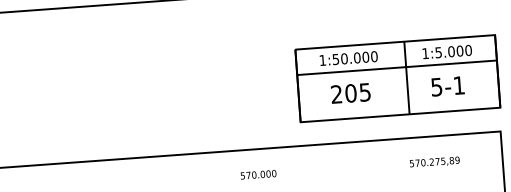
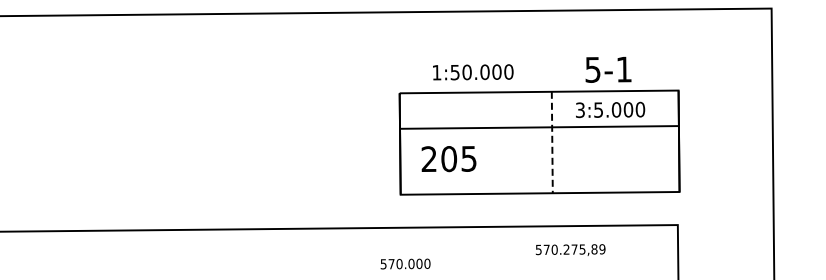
text: (425, 53) -> (580, 110), 1:5.000 -> 3:5.000
text: (349, 58) -> (473, 72), moved
line: (407, 77) -> (552, 142), solid -> dashed
text: (447, 86) -> (608, 69), moved
text: (350, 93) -> (448, 159), moved
text: (434, 161) -> (570, 249), moved
text: (258, 174) -> (405, 263), moved

